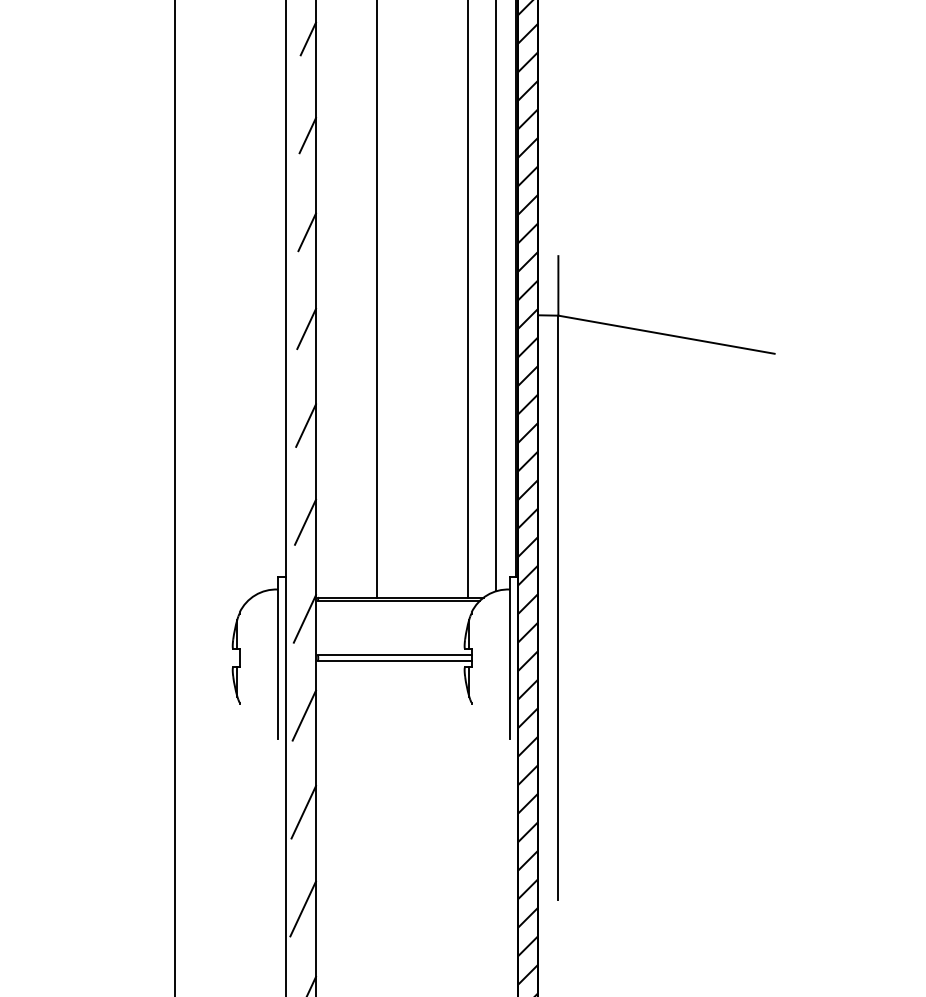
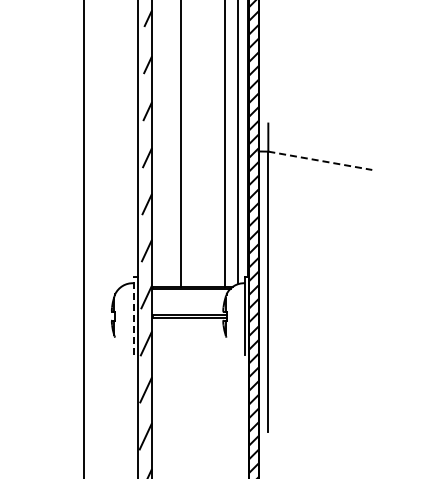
line: (666, 334) -> (320, 160), solid -> dashed
line: (277, 658) -> (133, 316), solid -> dashed

